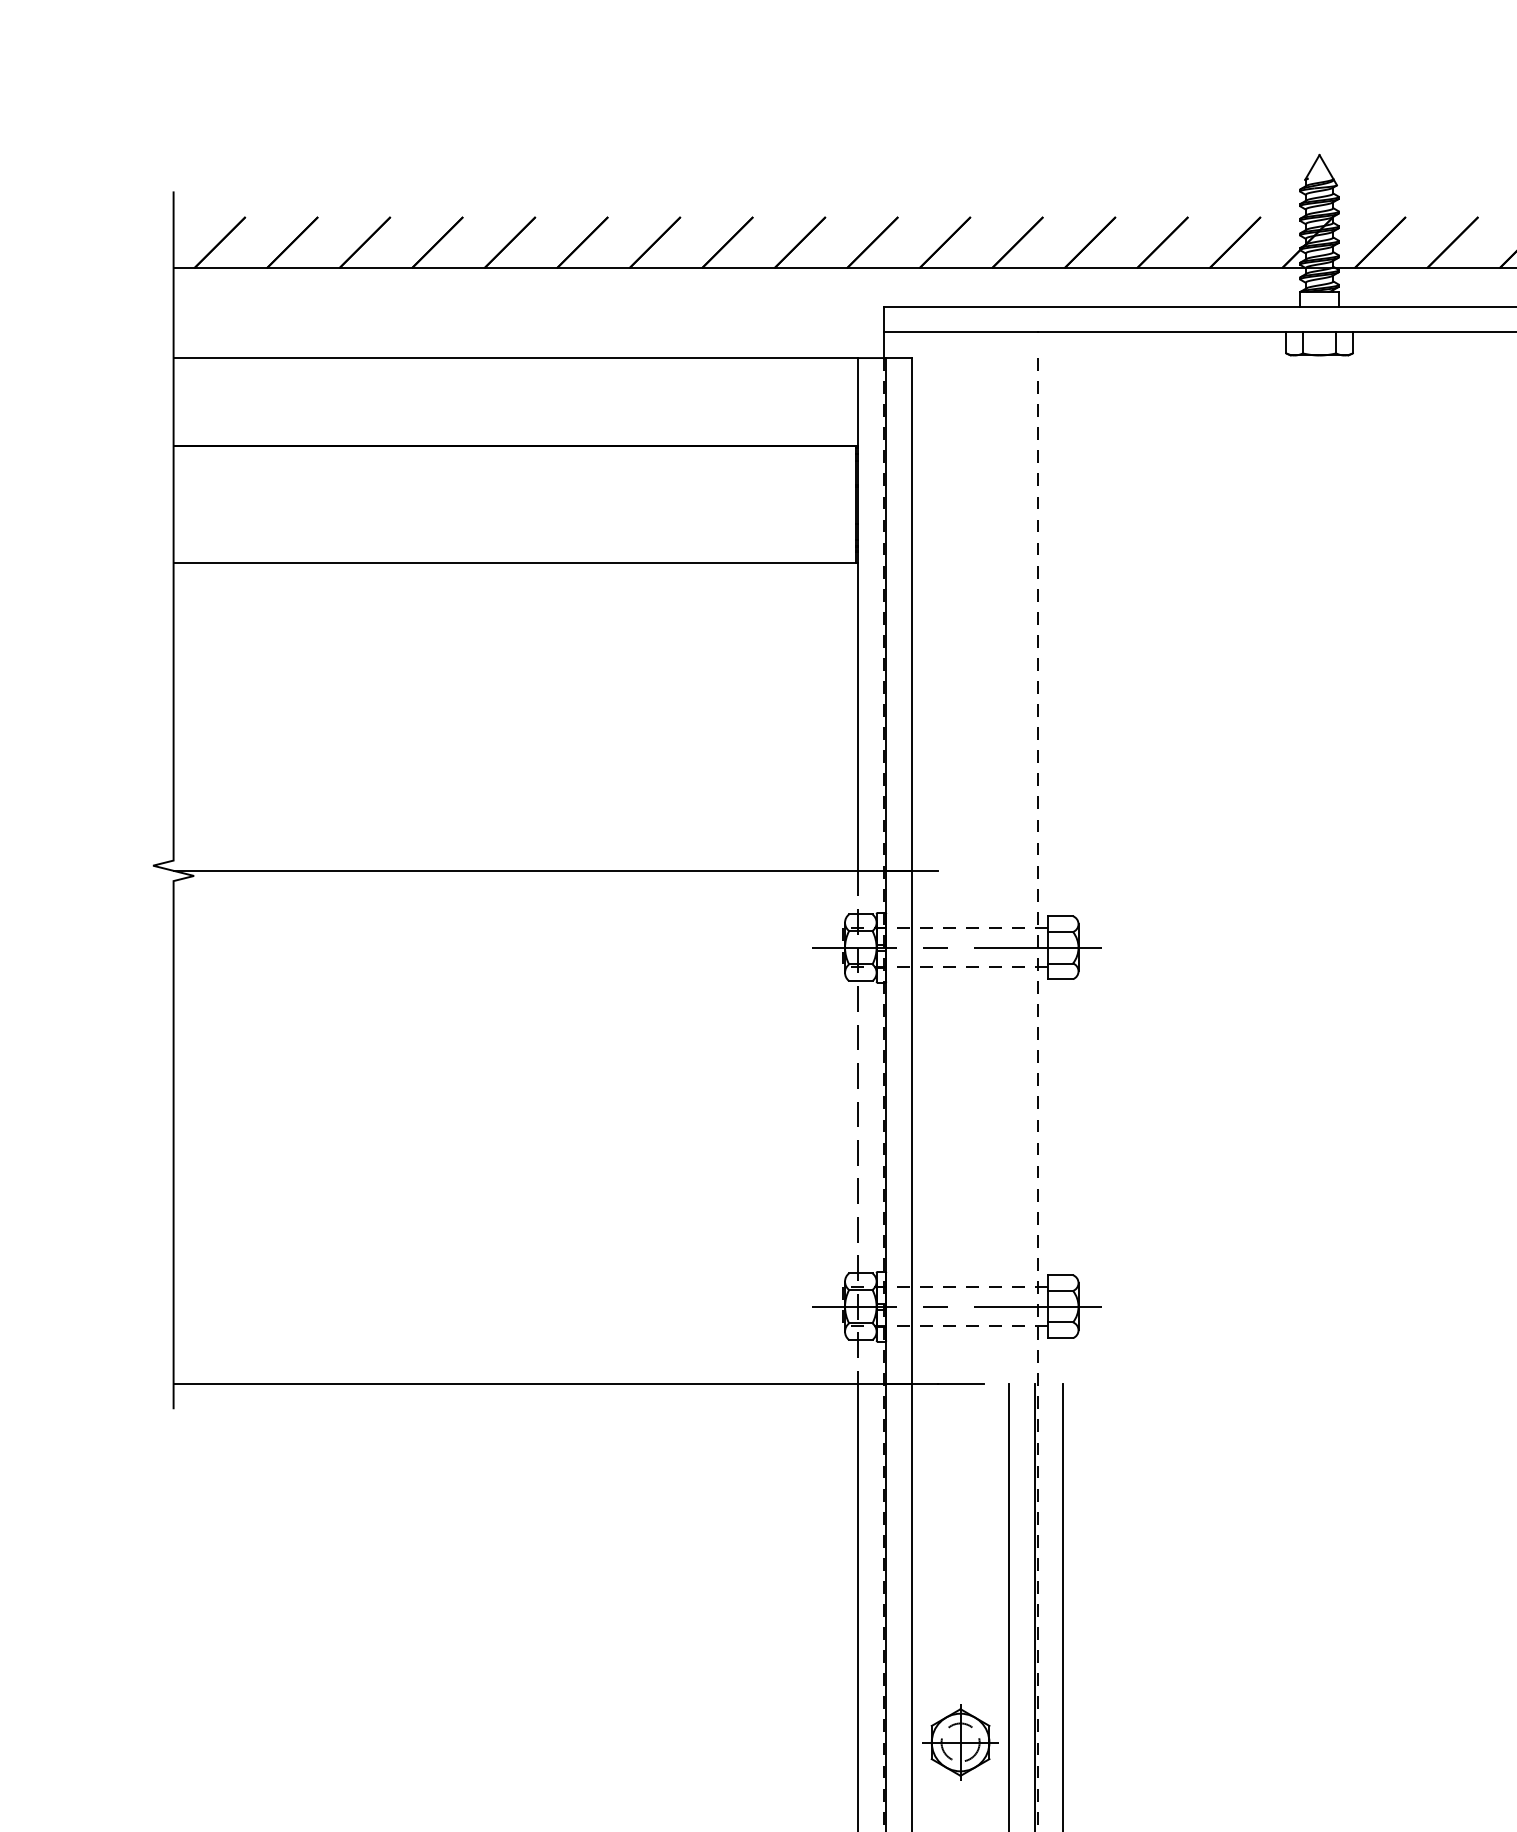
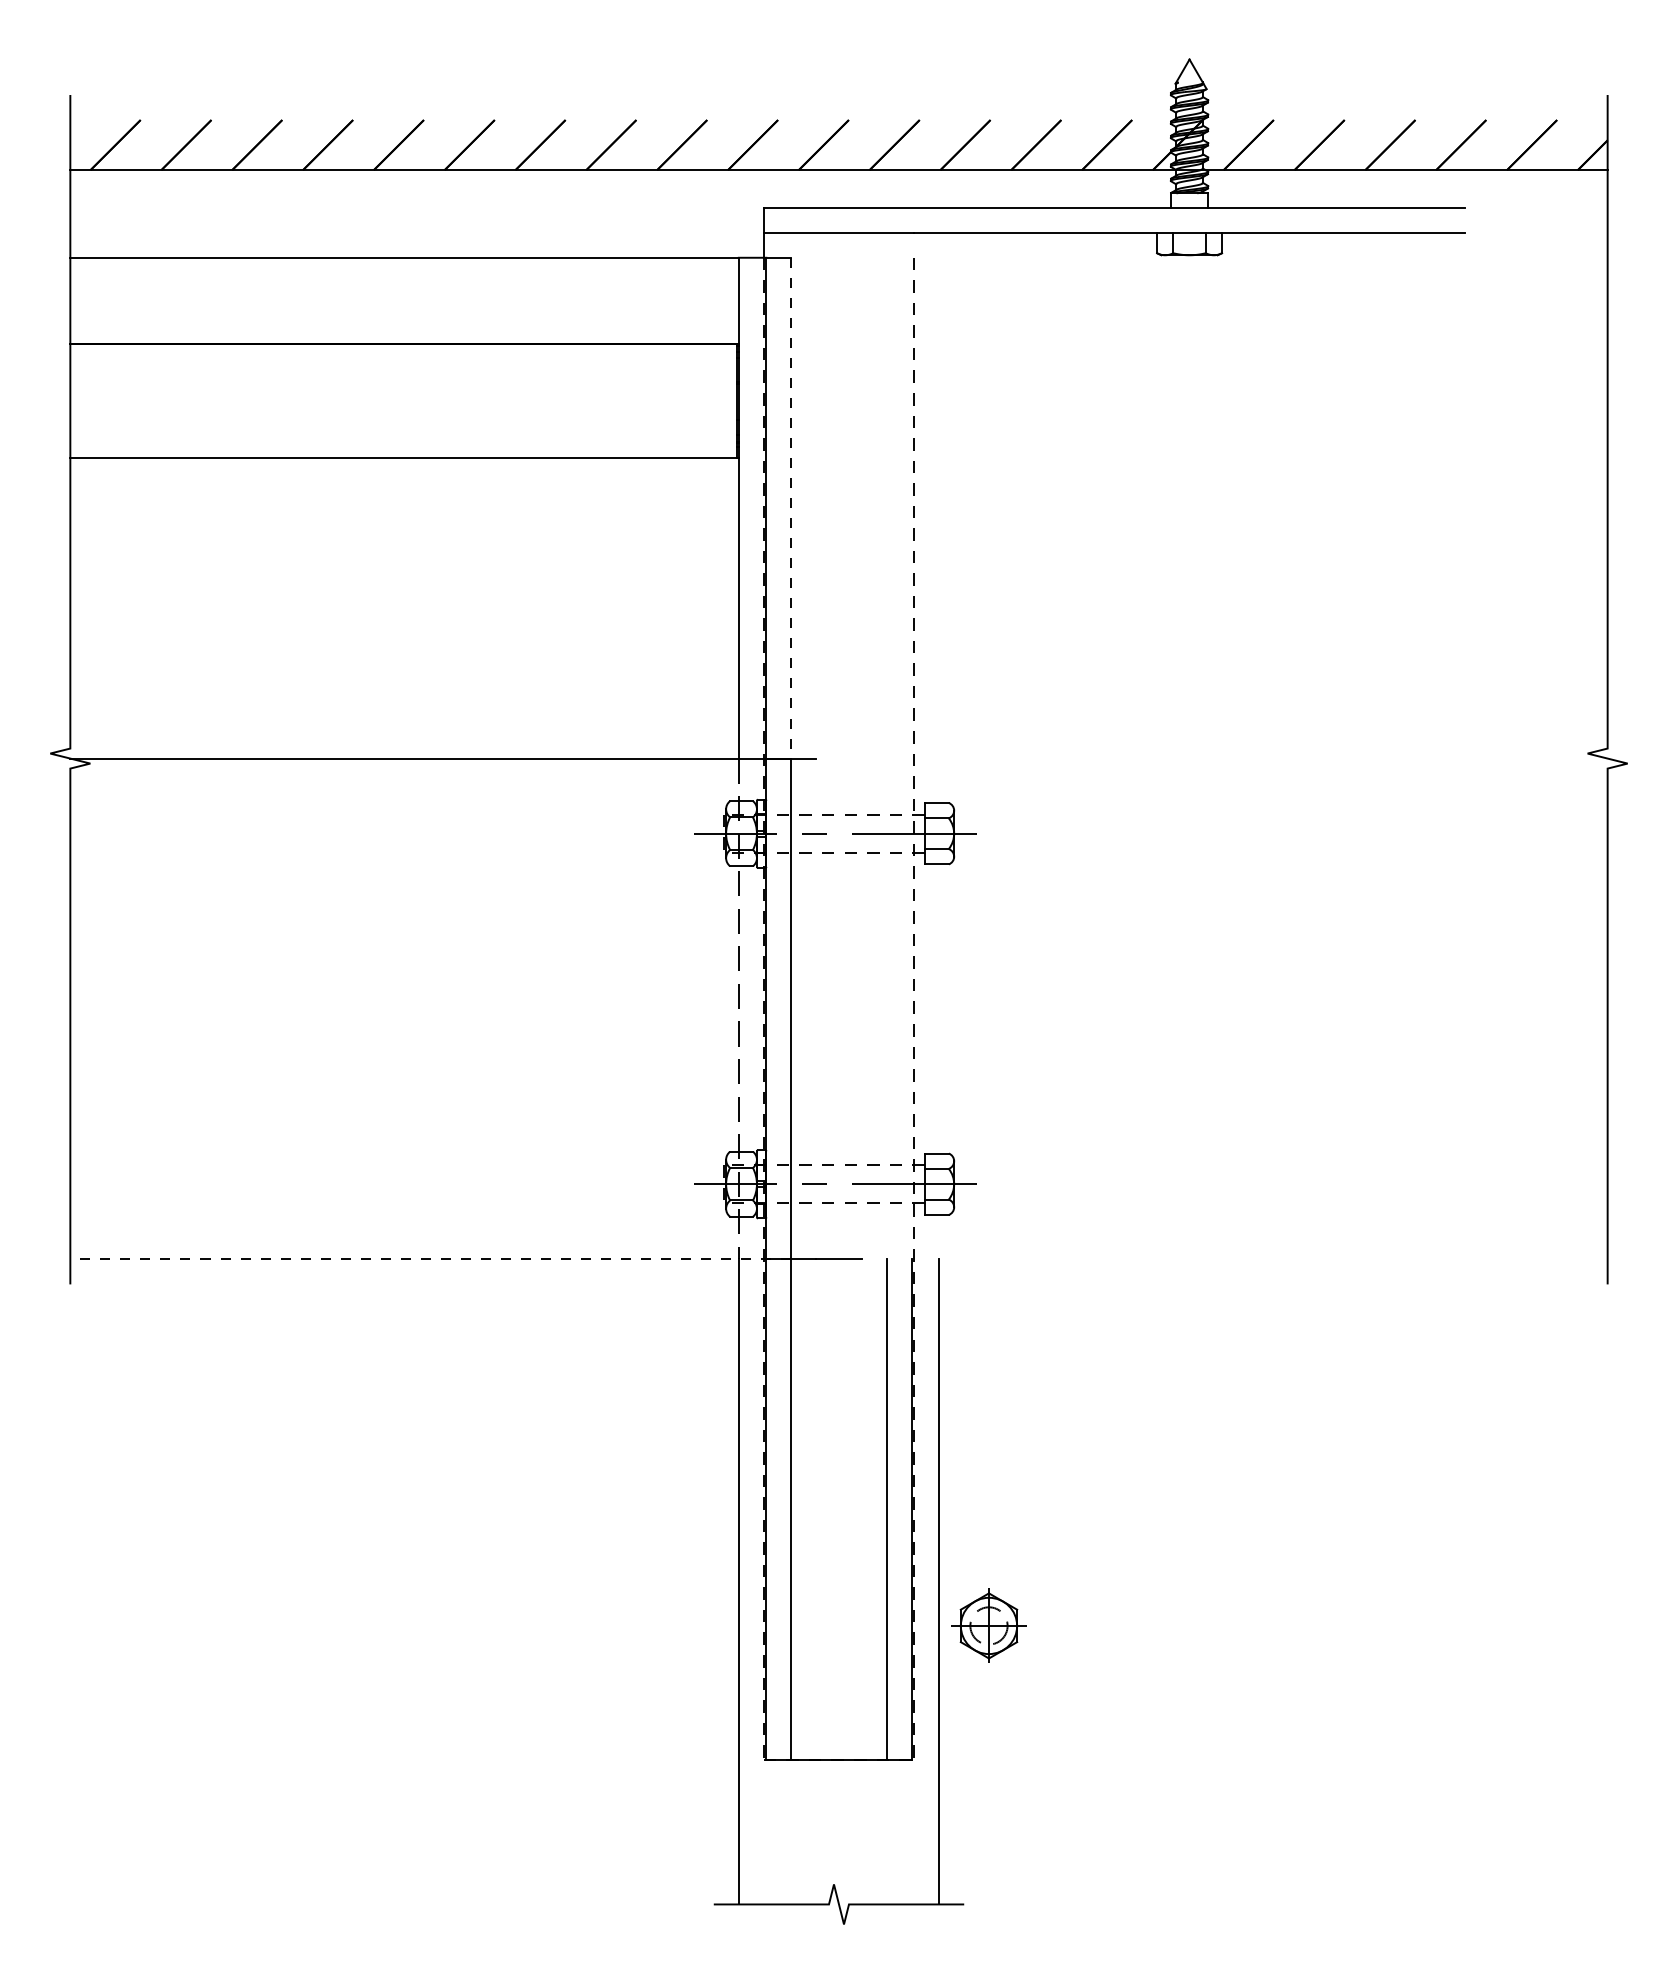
line: (911, 614) -> (791, 508), solid -> dashed
line: (542, 1383) -> (430, 1259), solid -> dashed
part: (960, 1742) -> (988, 1625), moved

